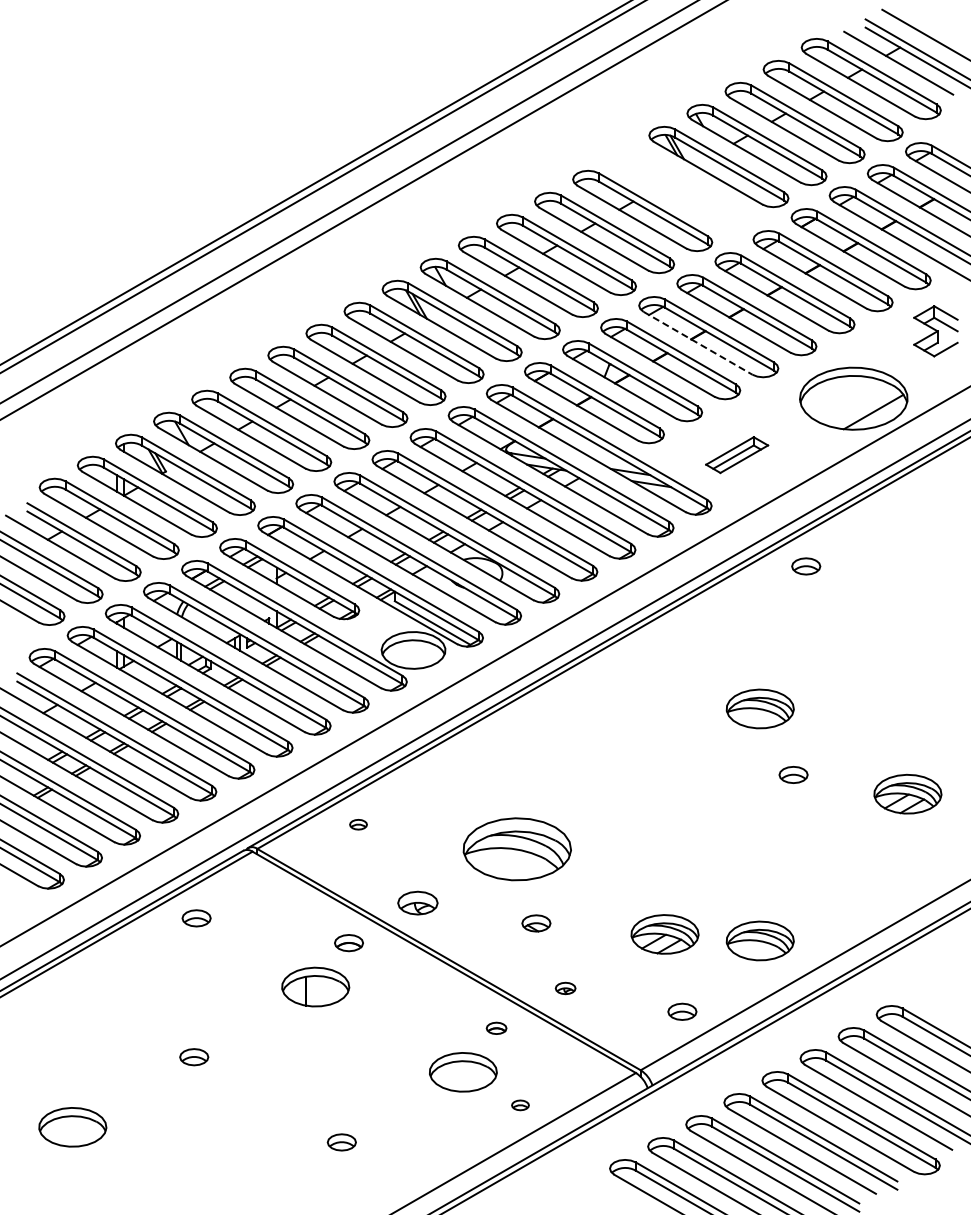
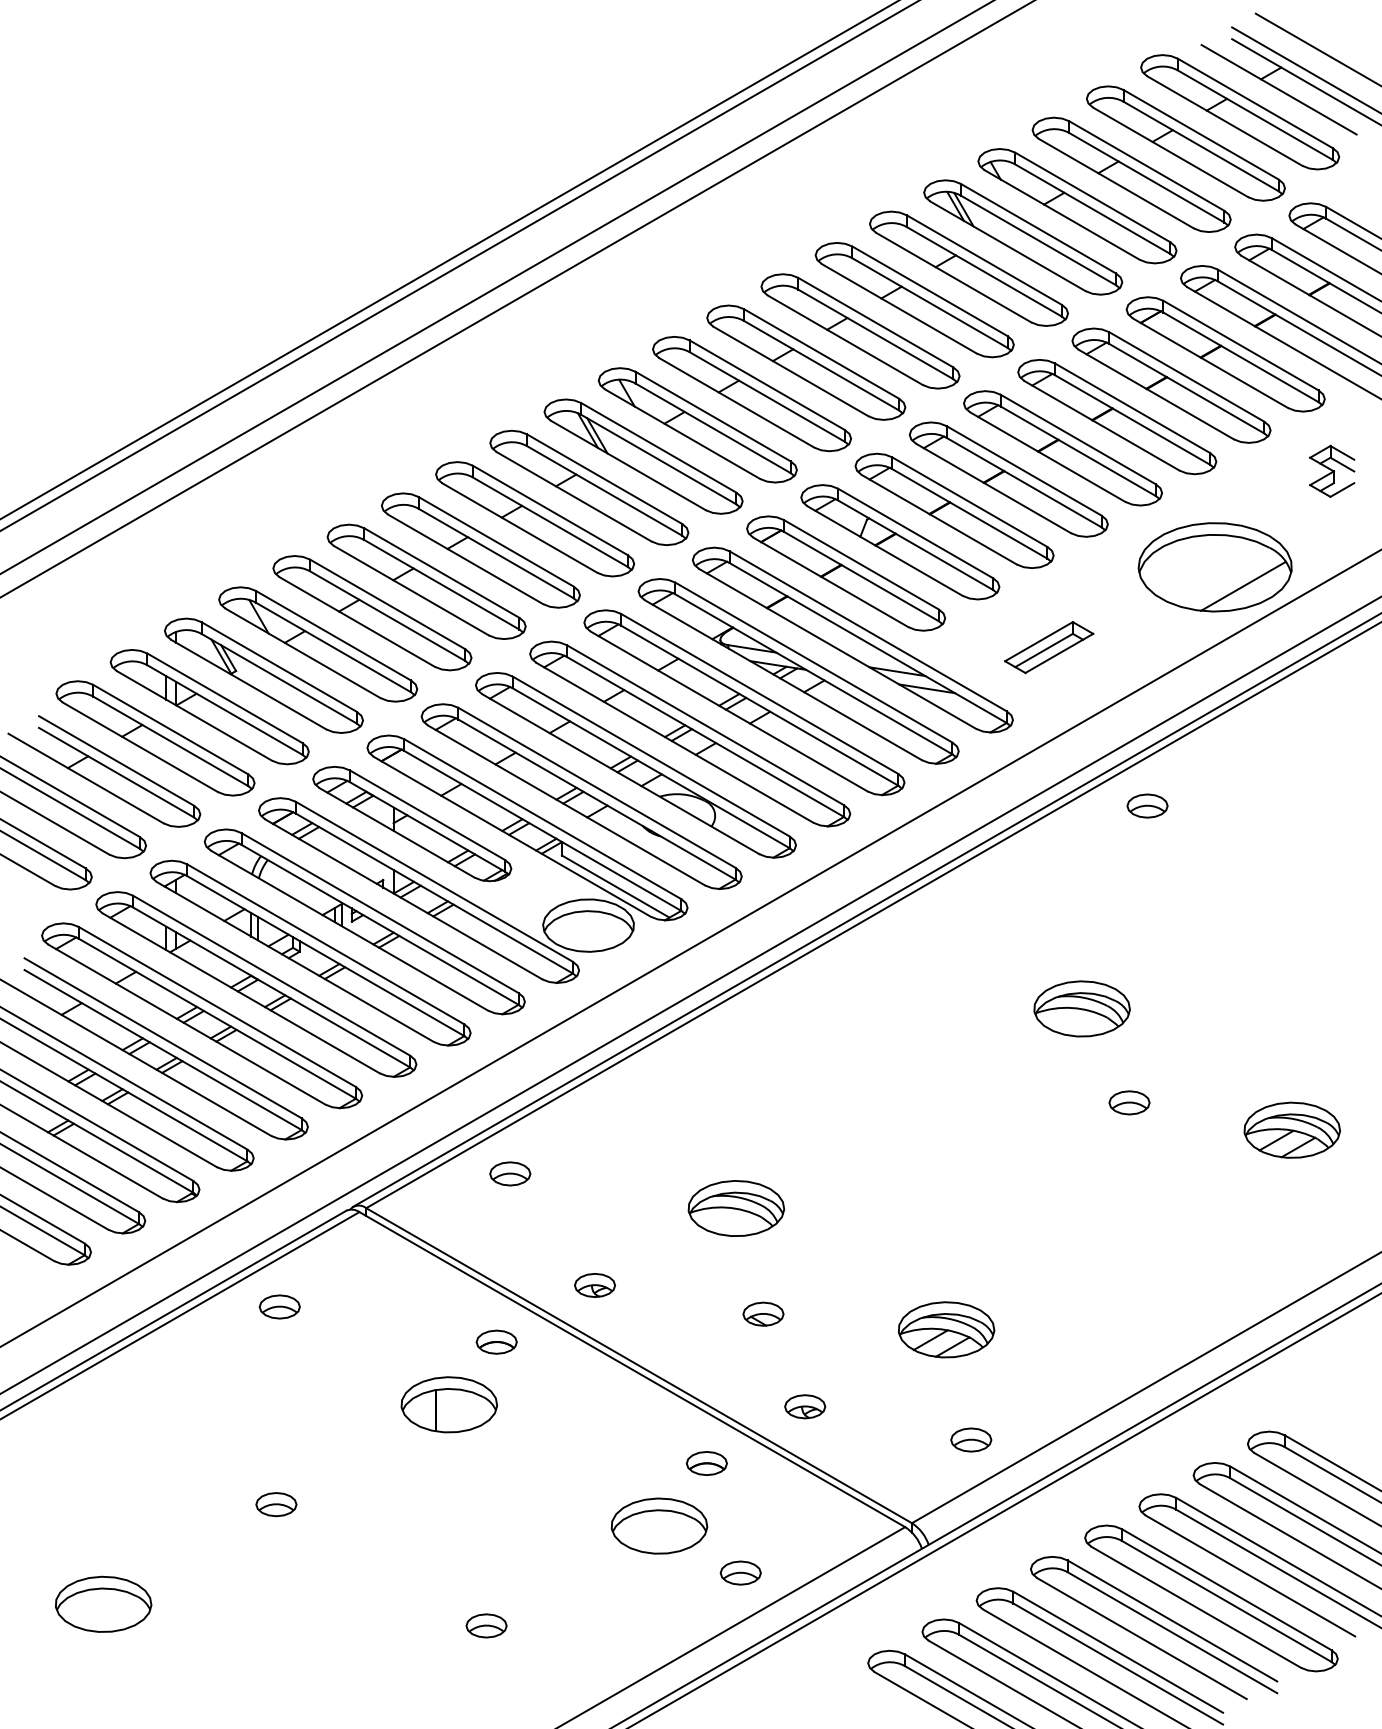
part: (680, 188) -> (968, 268), added
part: (935, 331) -> (1331, 471), size x0.71
line: (698, 343) -> (994, 488), dashed -> solid
part: (358, 824) -> (510, 1173), size x1.67
part: (517, 848) -> (736, 1207), size x0.62
part: (418, 903) -> (595, 1285), size x0.71
part: (759, 940) -> (1081, 1338), removed
part: (565, 988) -> (804, 1406), size x1.43
part: (496, 1028) -> (706, 1463), size x1.43
part: (520, 1105) -> (740, 1573), size x1.67

